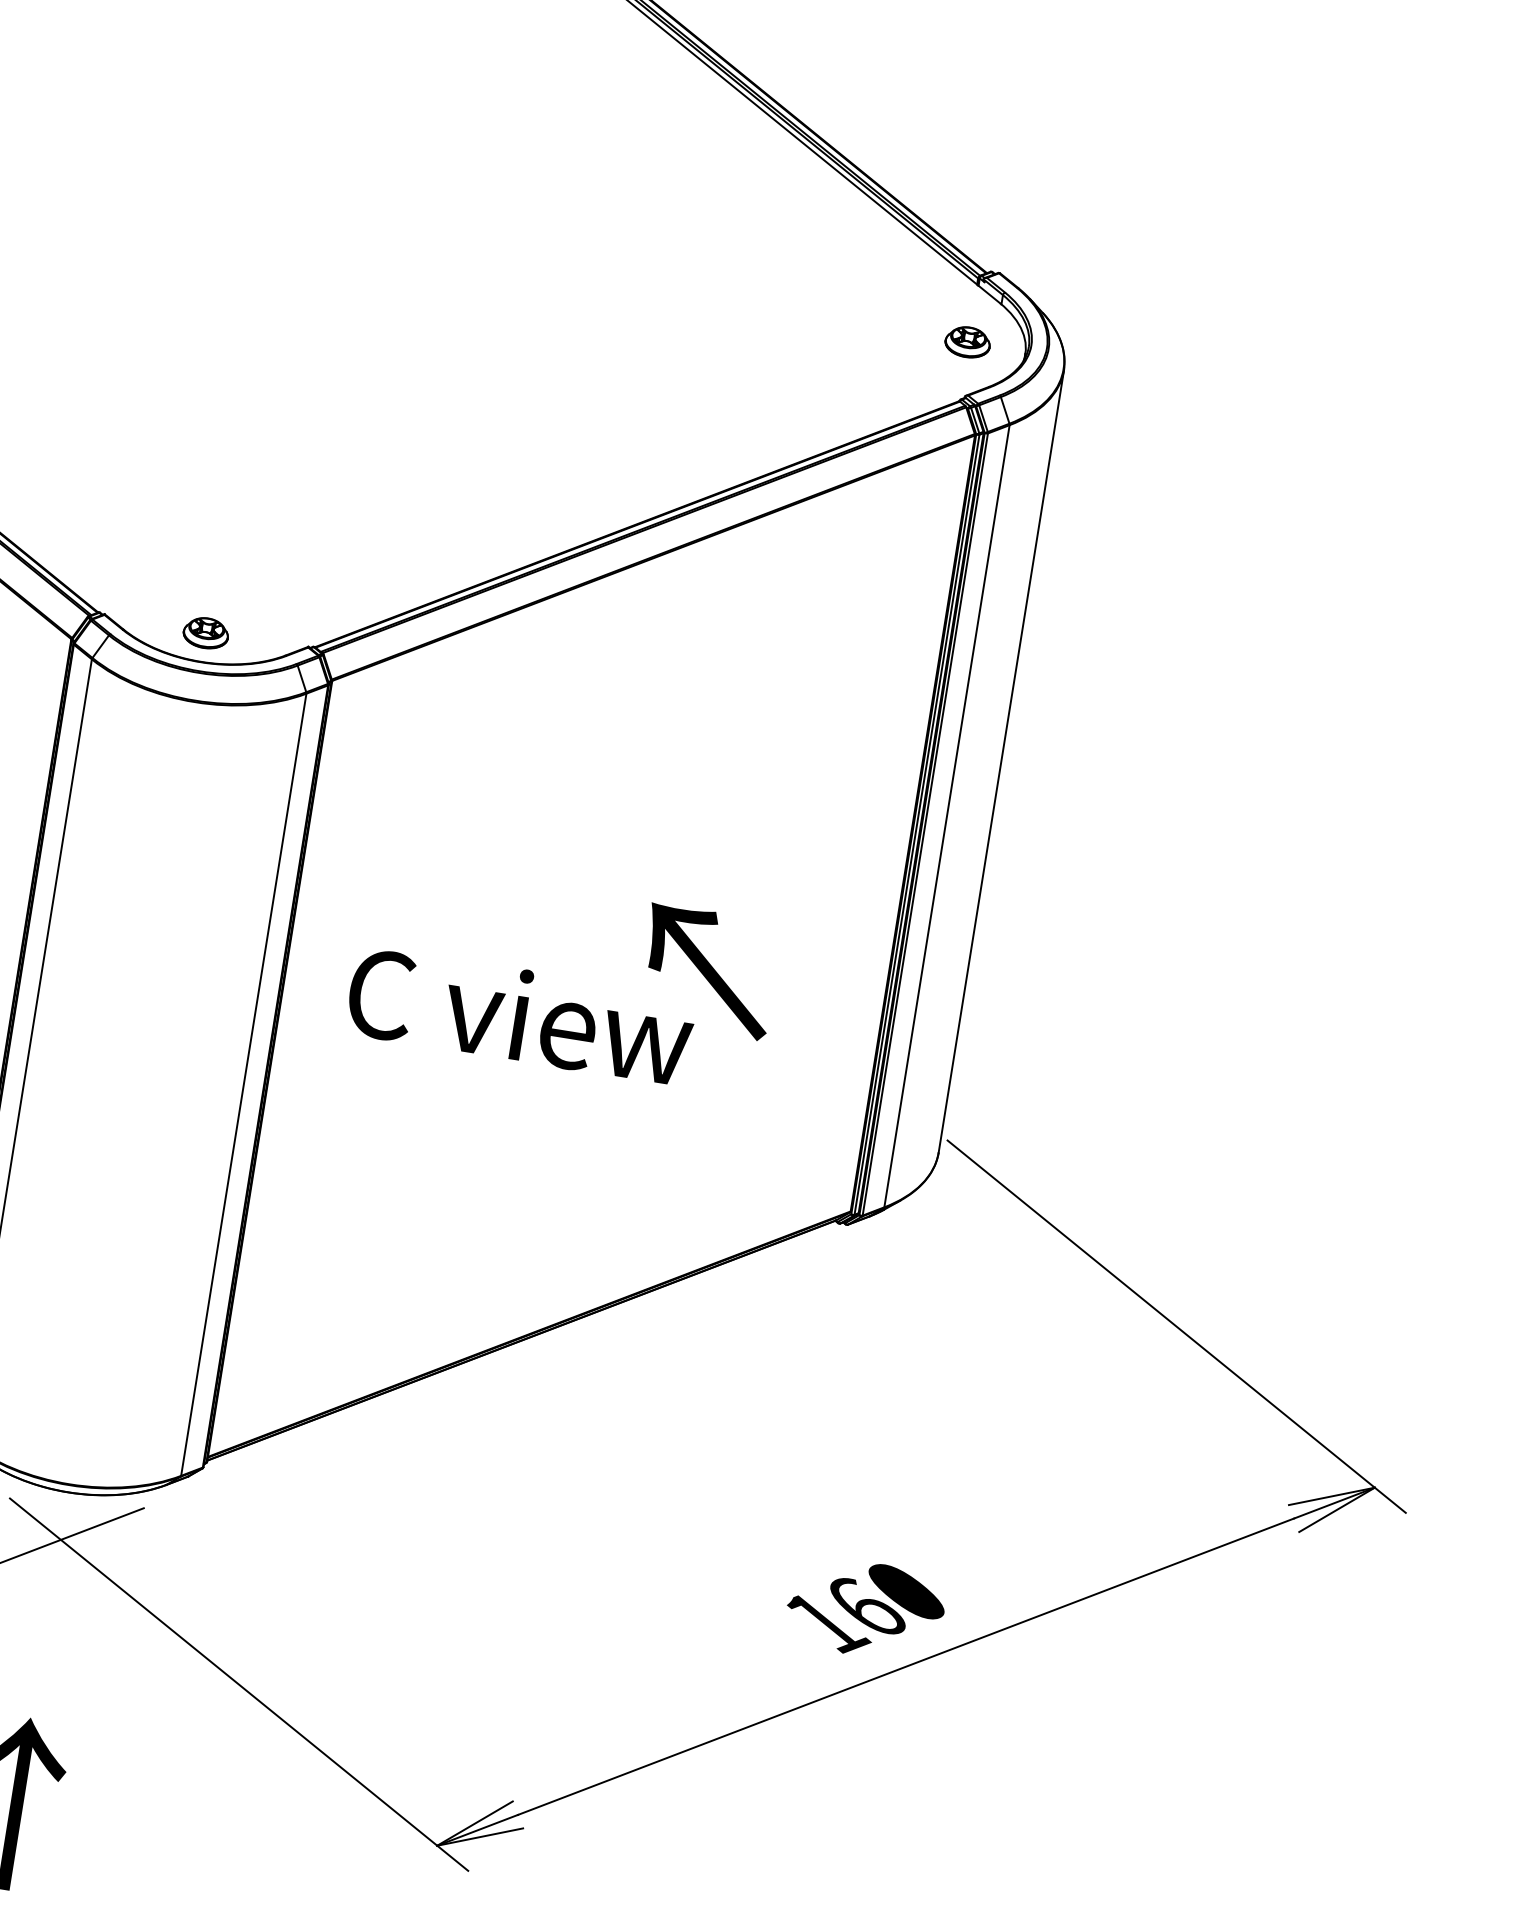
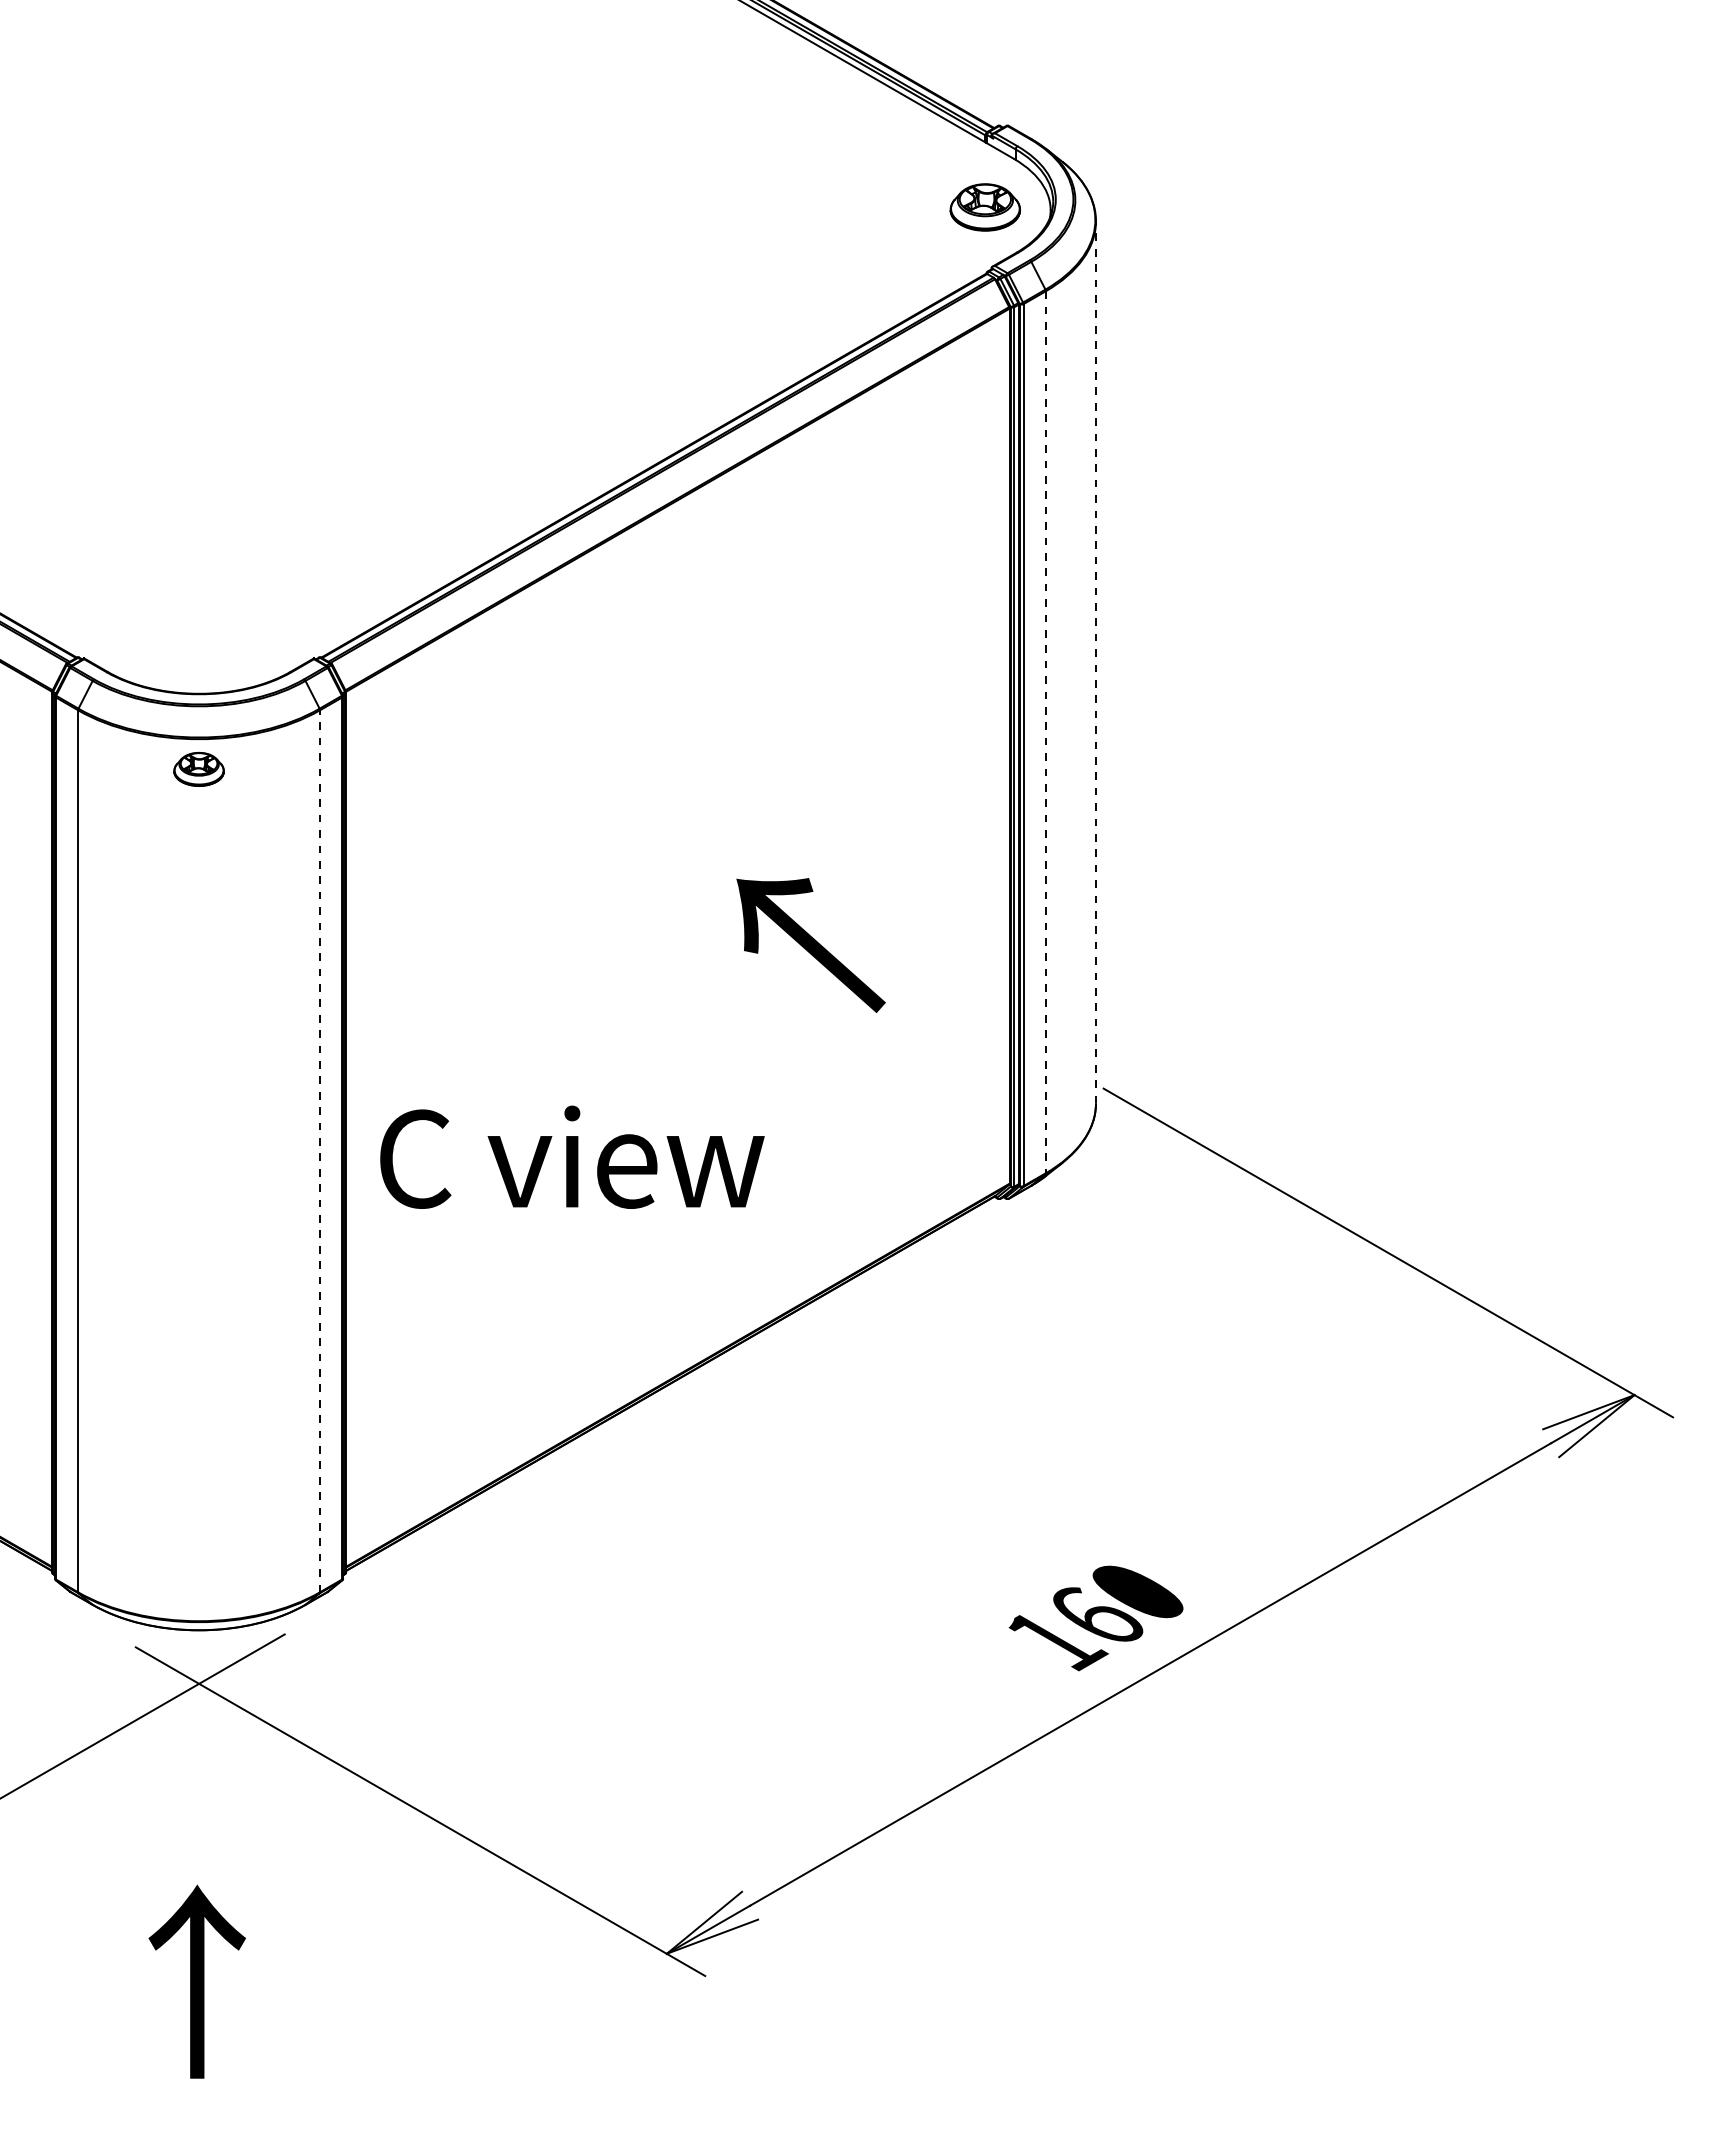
part: (967, 342) -> (985, 207), size x1.4
part: (205, 632) -> (198, 768), moved
line: (1001, 761) -> (1096, 662), solid -> dashed
line: (946, 816) -> (1045, 732), solid -> dashed
text: (521, 1014) -> (572, 1156), moved
line: (244, 1085) -> (320, 1151), solid -> dashed

